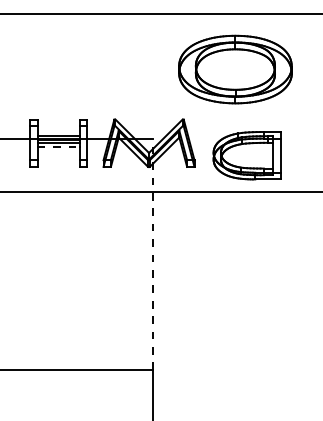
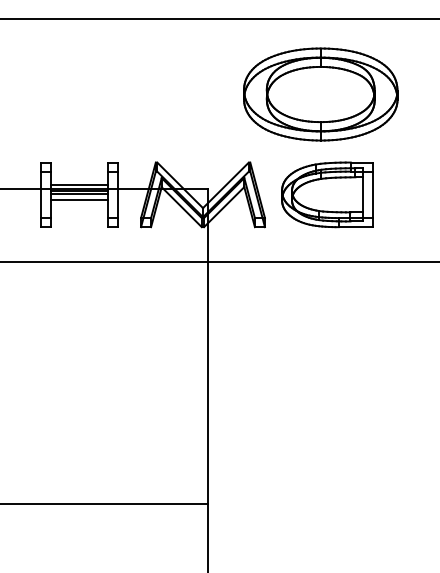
line: (59, 147) -> (80, 200), dashed -> solid
part: (247, 155) -> (327, 194), moved
line: (153, 254) -> (208, 346), dashed -> solid

